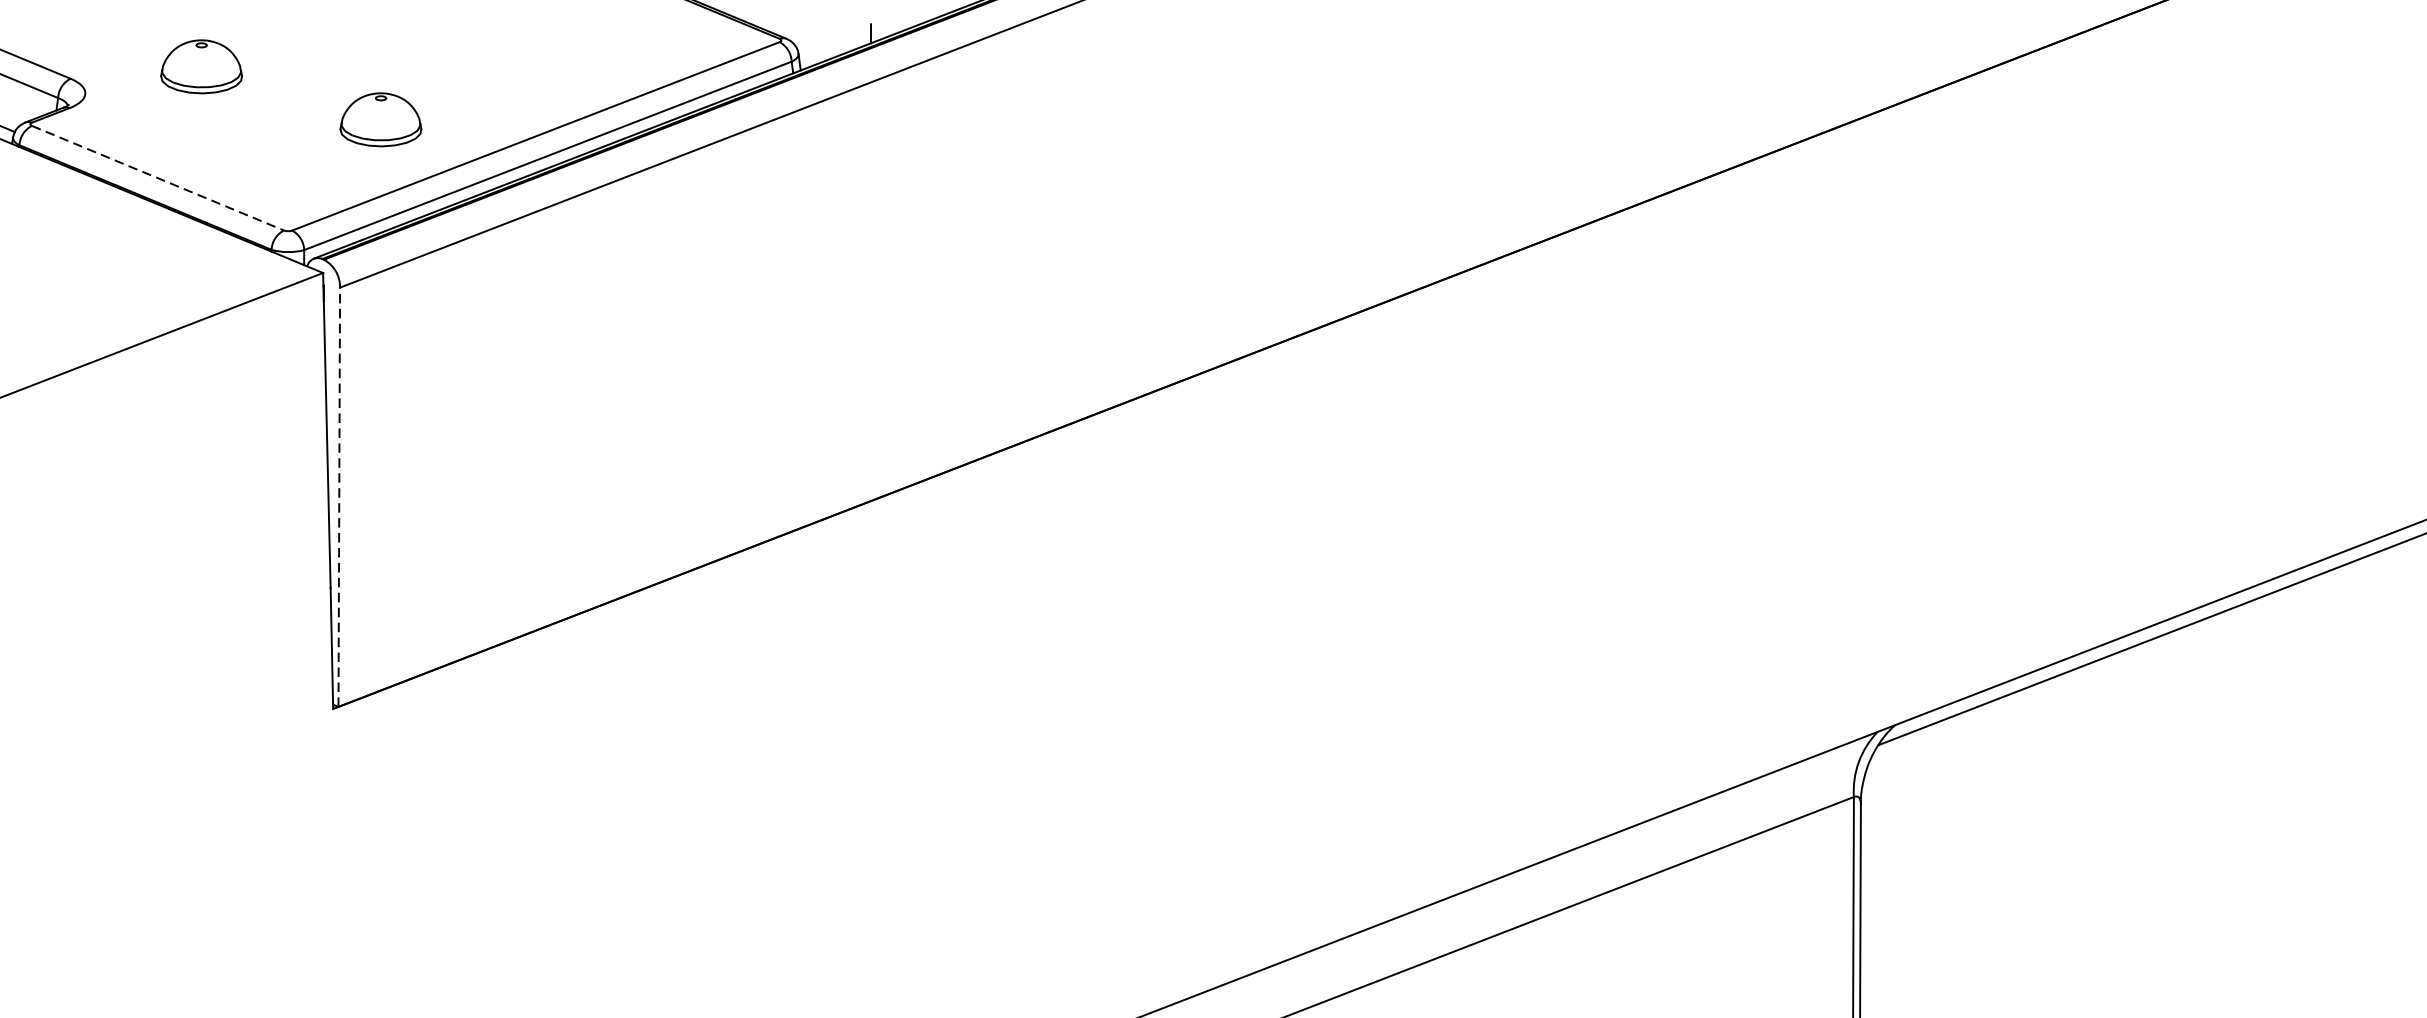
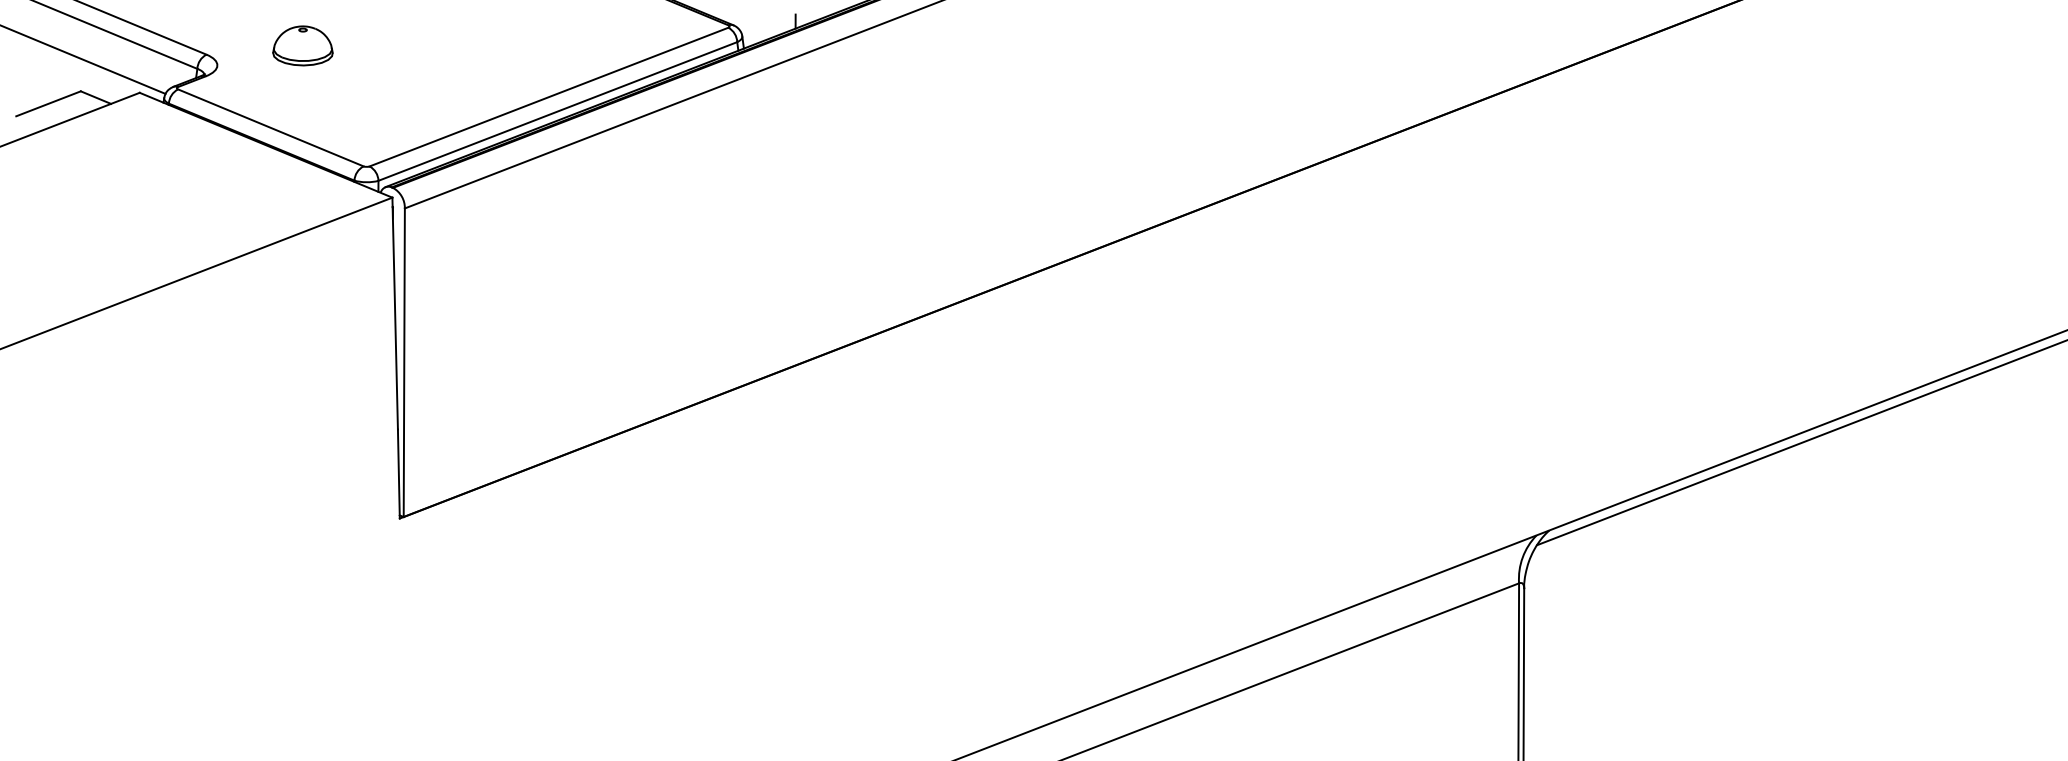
part: (380, 119) -> (434, 84), removed
line: (158, 179) -> (271, 128), dashed -> solid
line: (339, 496) -> (404, 362), dashed -> solid

